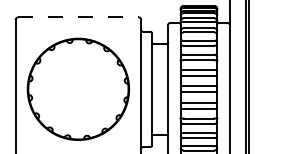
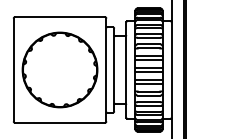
line: (79, 16) -> (60, 16), dashed -> solid

